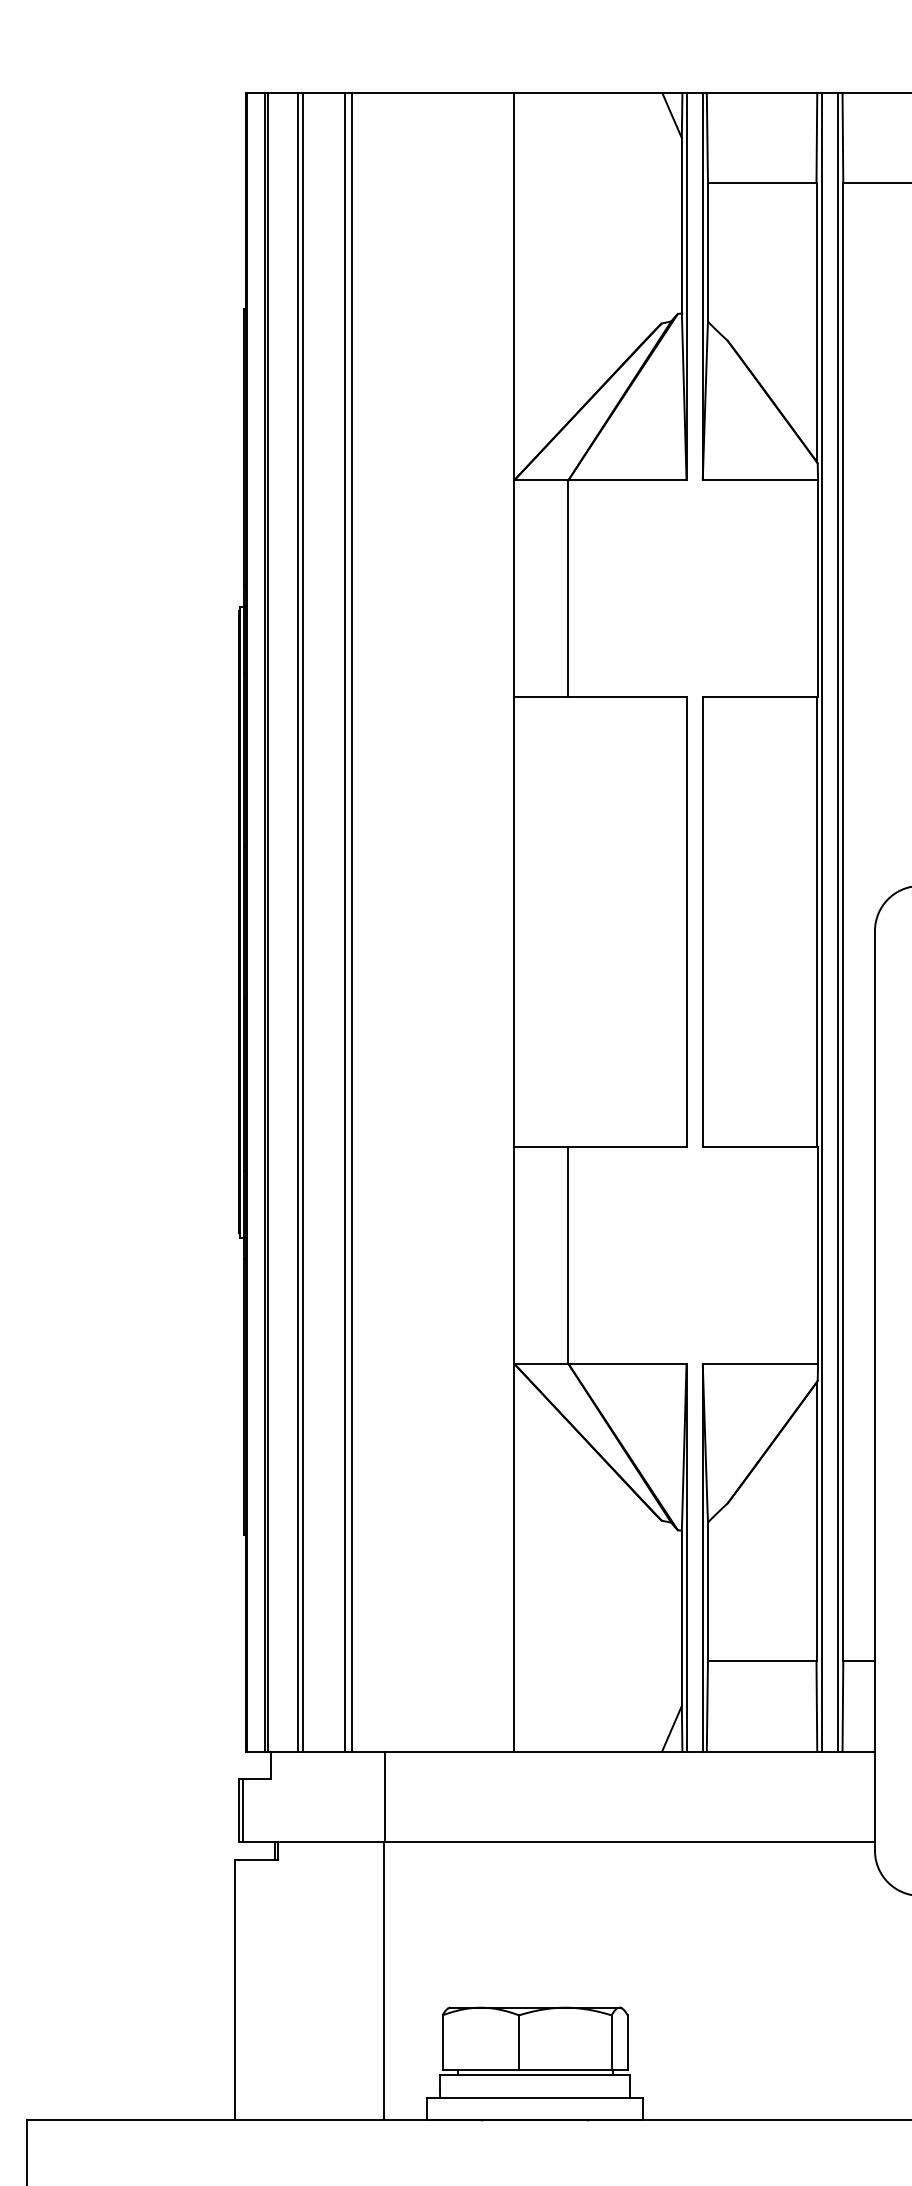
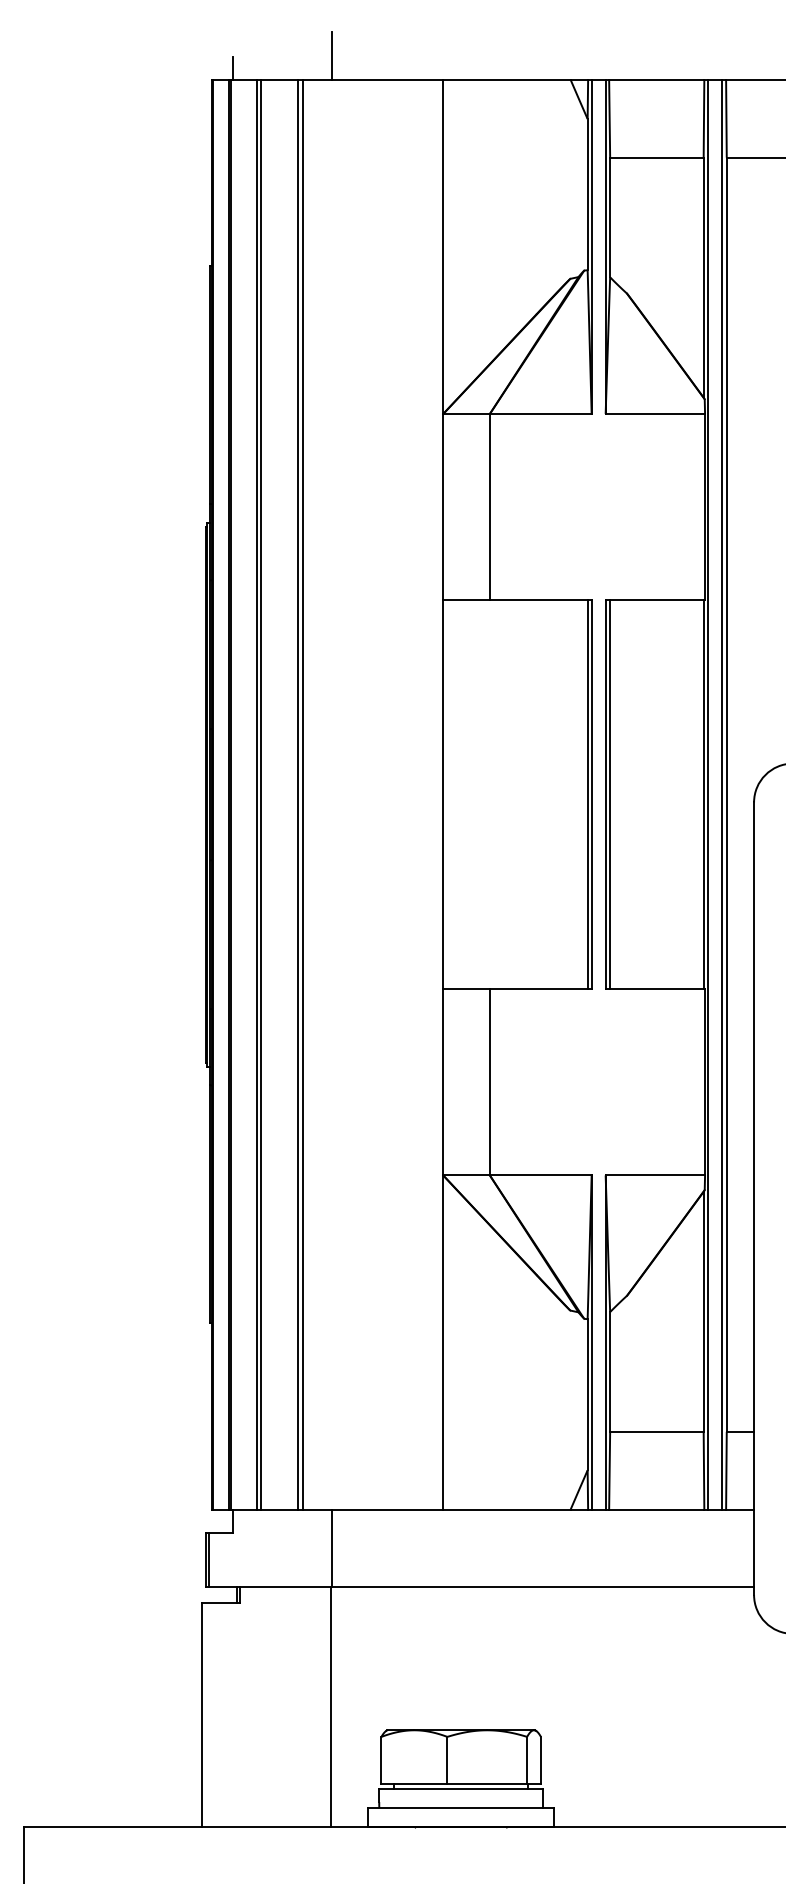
line: (385, 64) -> (332, 55), added
line: (270, 78) -> (233, 67), added
line: (681, 921) -> (587, 794), added
line: (707, 921) -> (609, 794), added

